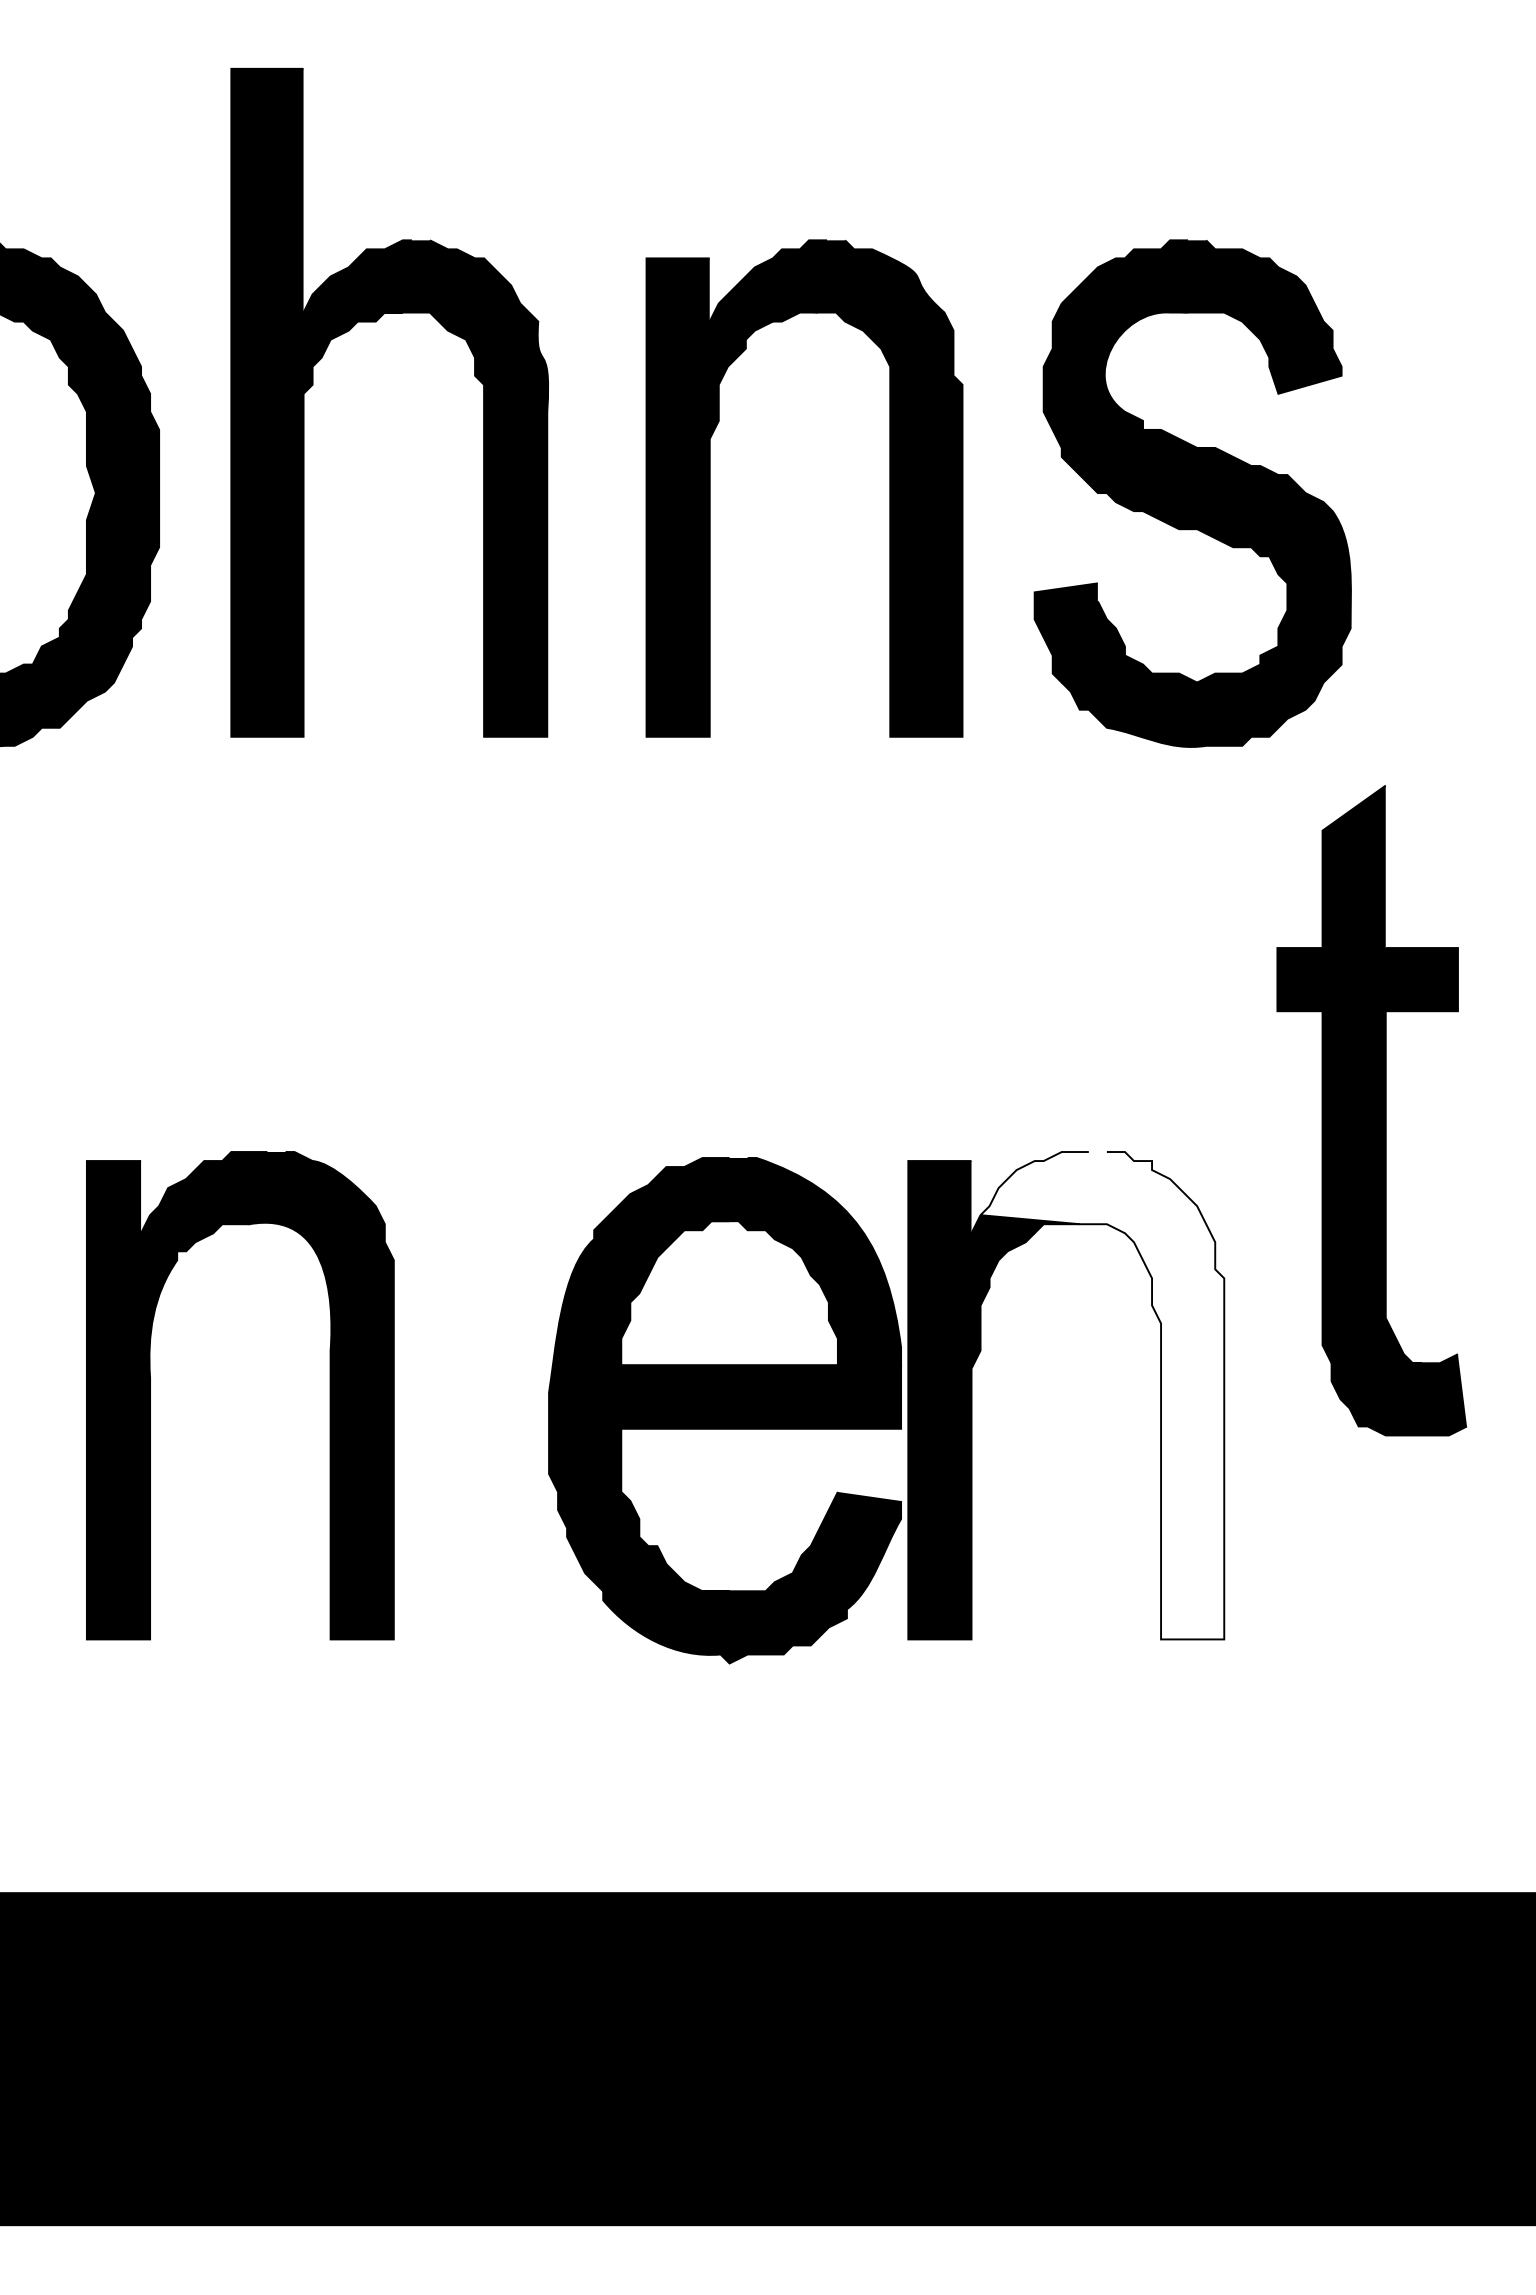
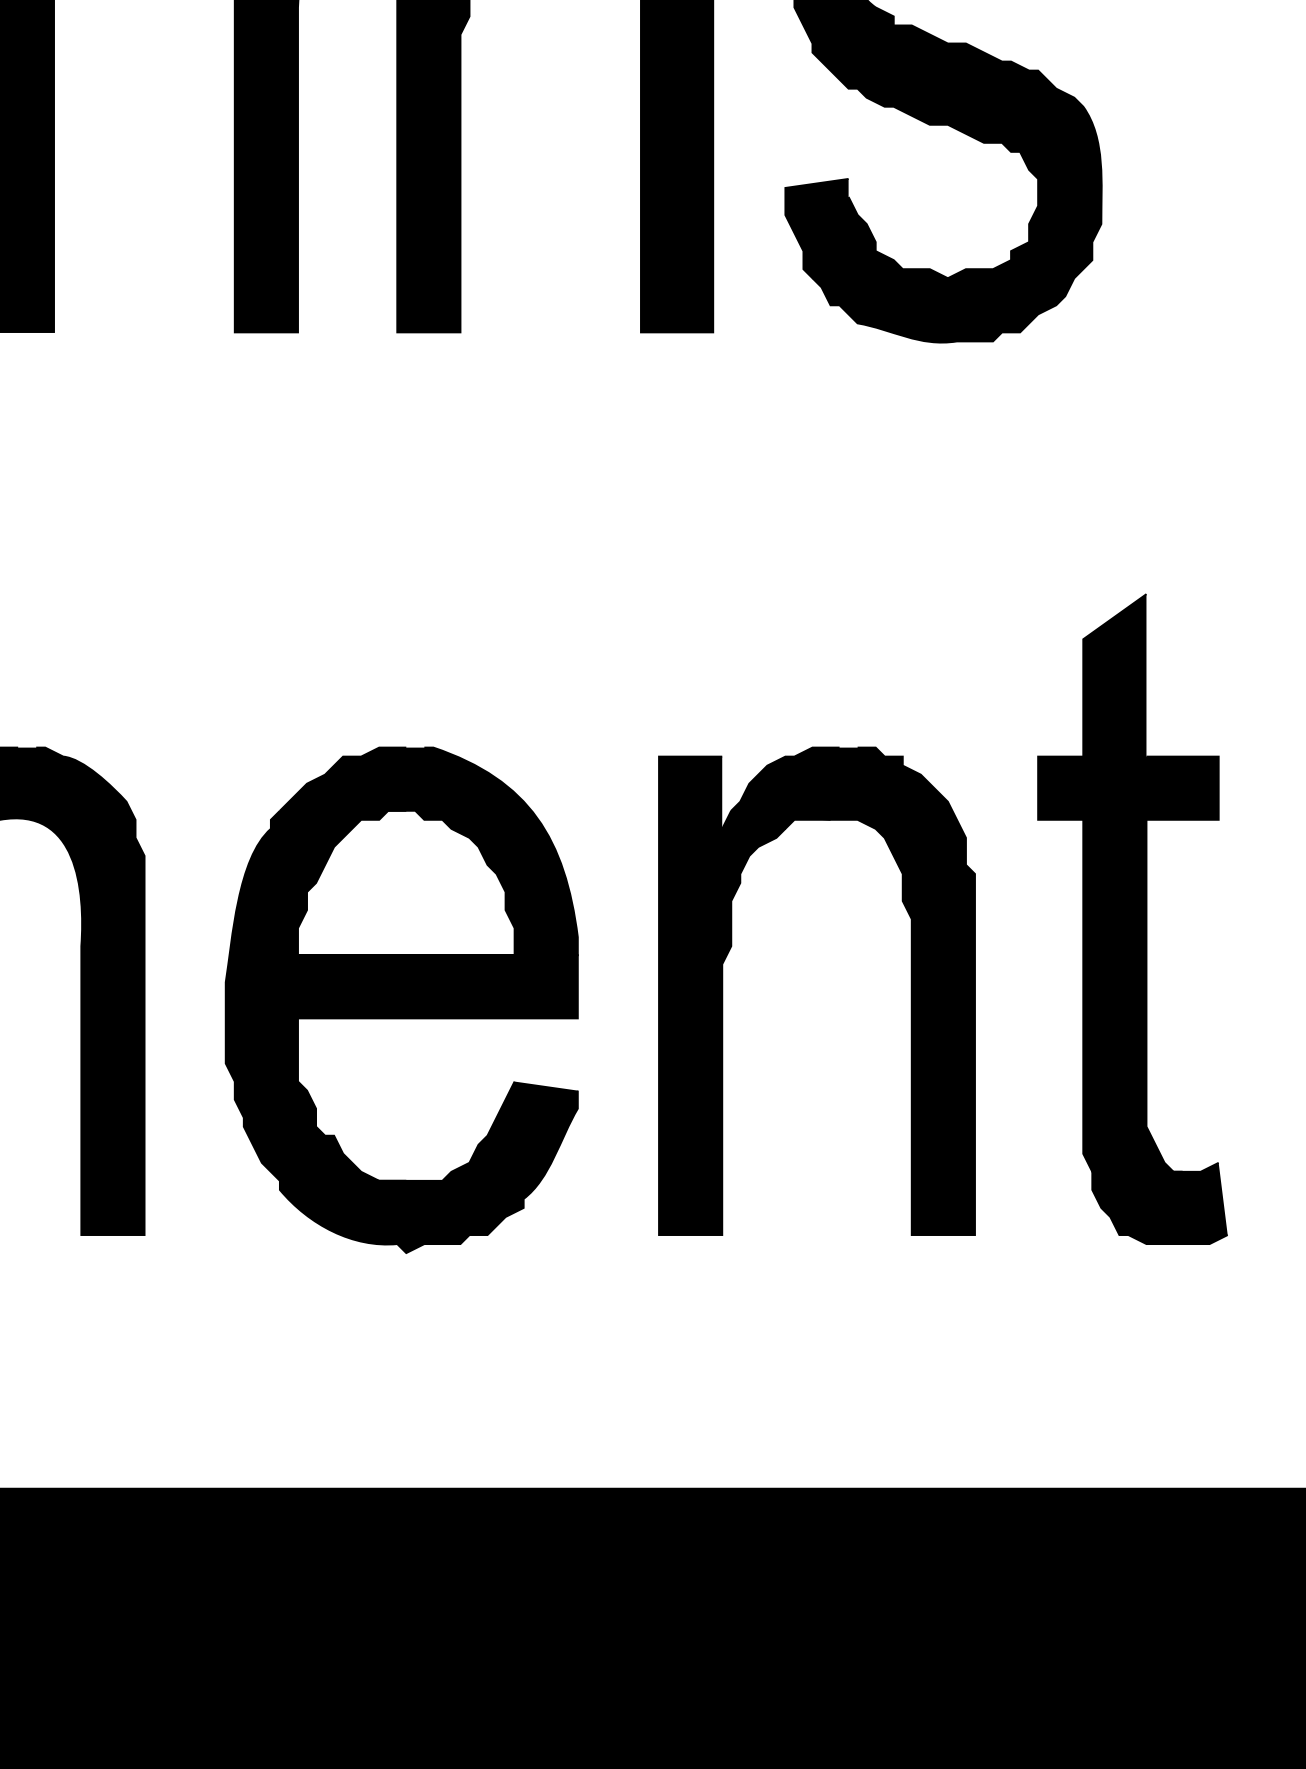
part: (1371, 1110) -> (1132, 919), moved
fill: (1102, 1395) -> (853, 991), added
part: (724, 1410) -> (401, 1000), moved

